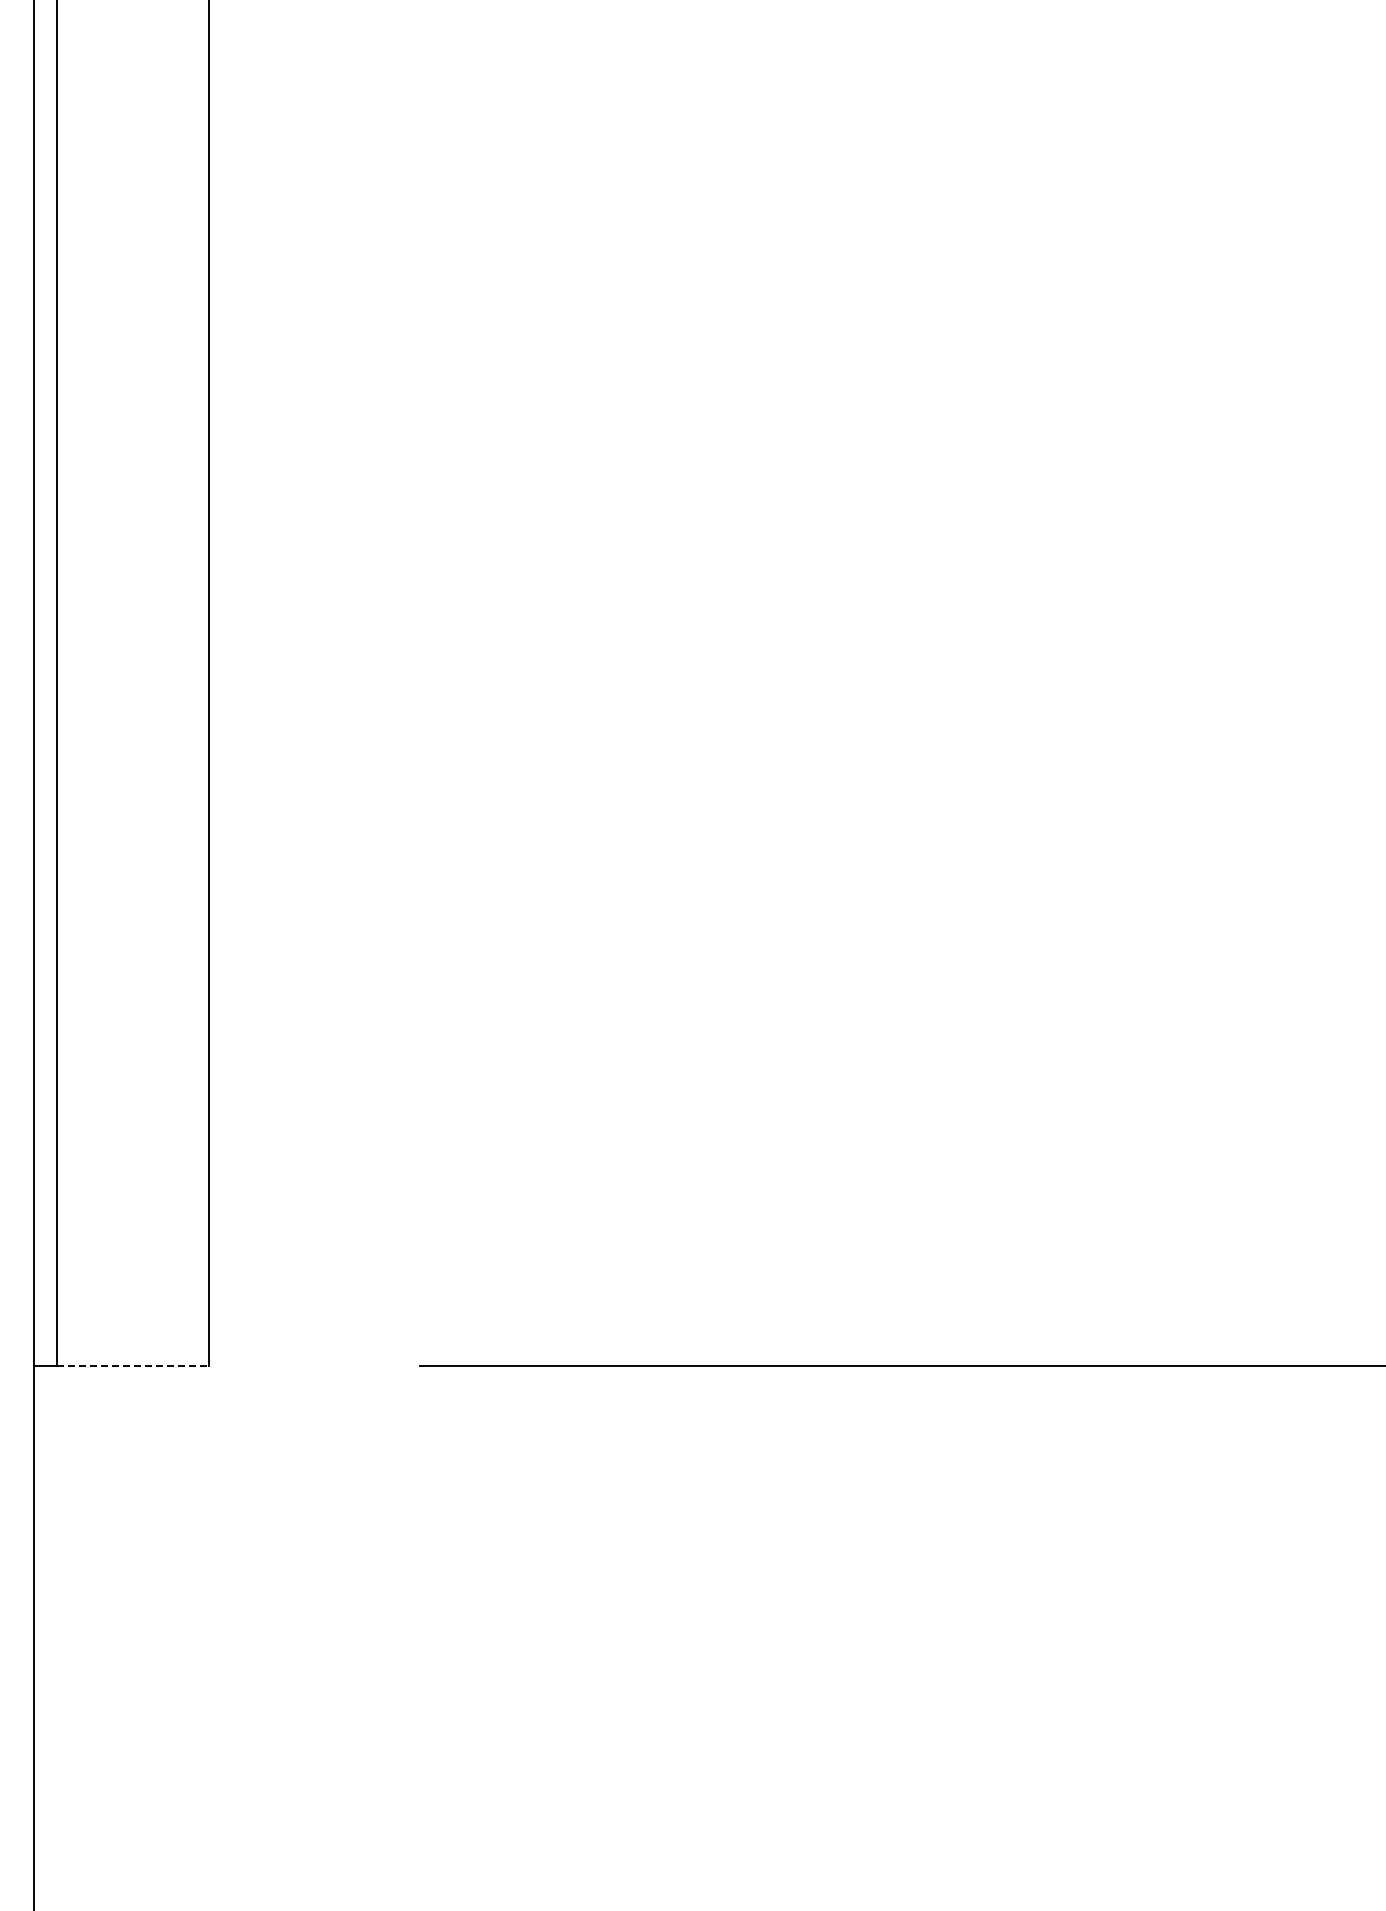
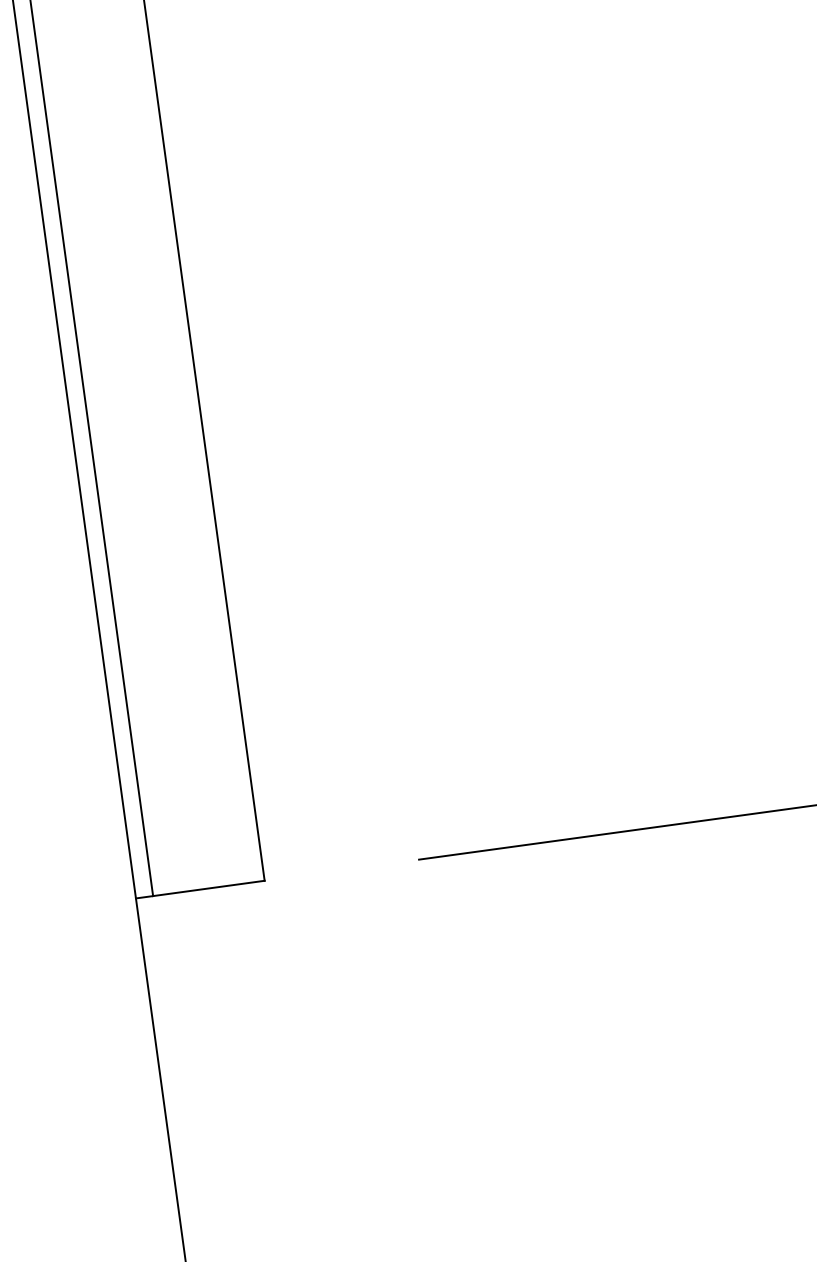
line: (133, 1365) -> (208, 888), dashed -> solid

